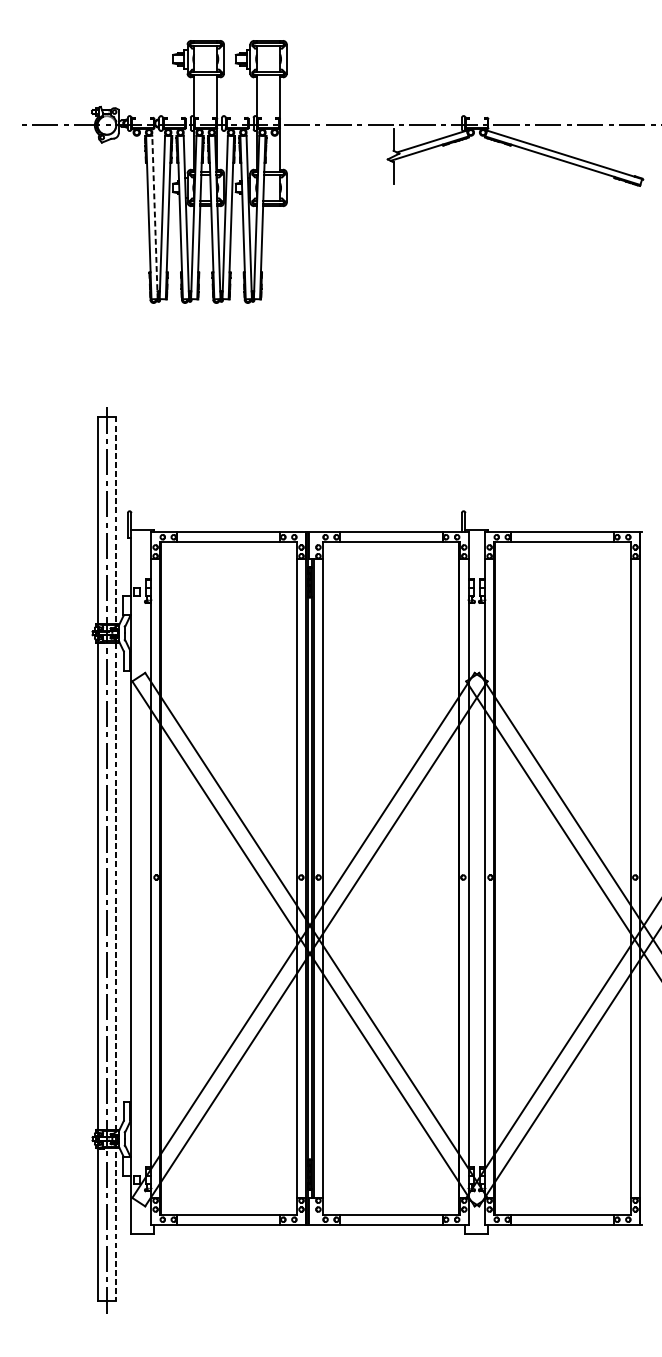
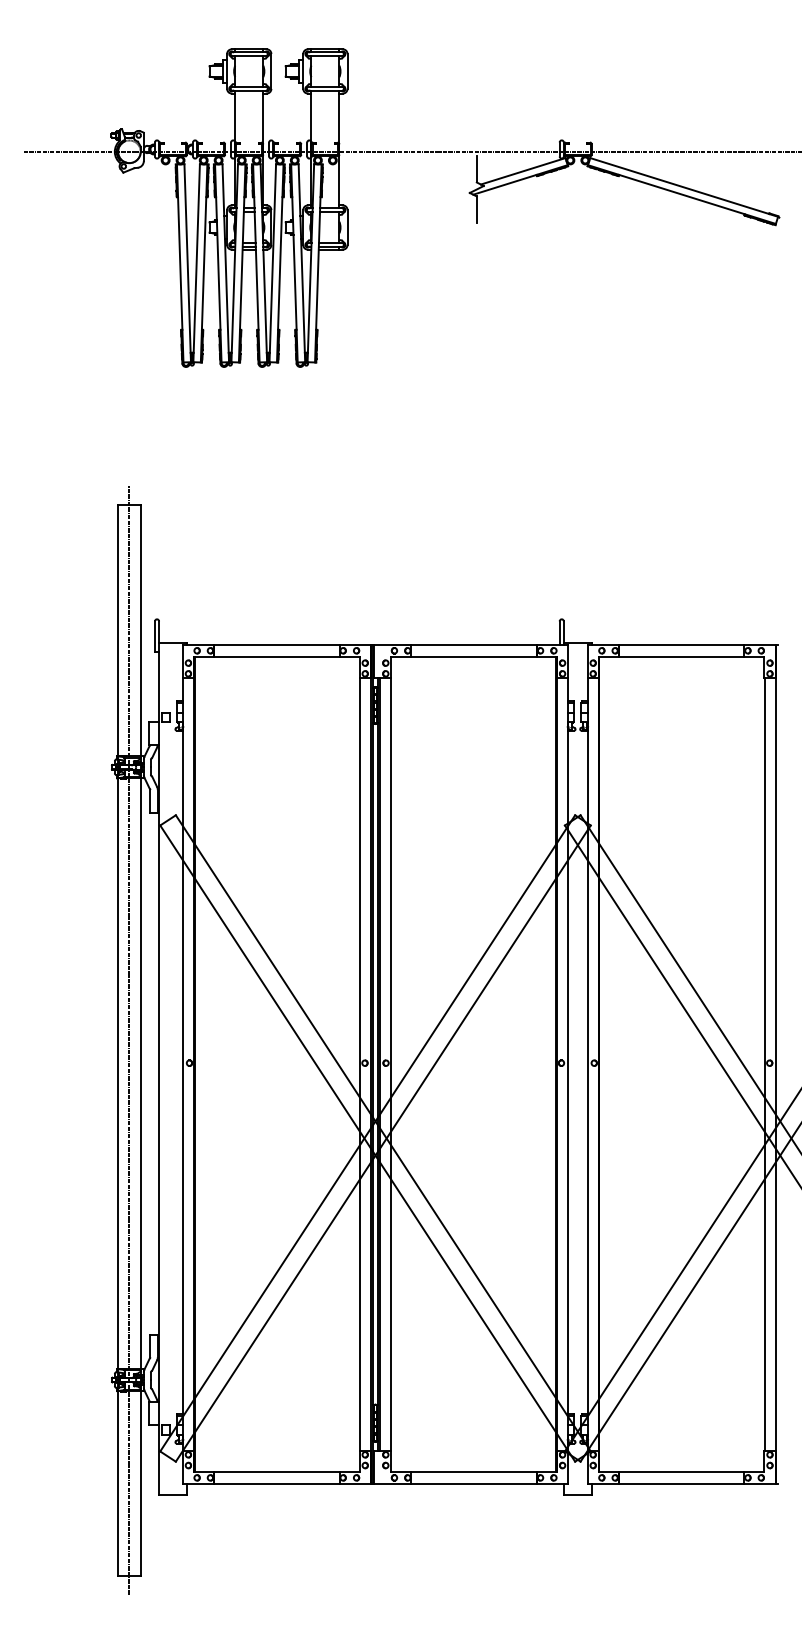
line: (154, 216) -> (187, 262), dashed -> solid
line: (116, 858) -> (140, 1040), dashed -> solid

